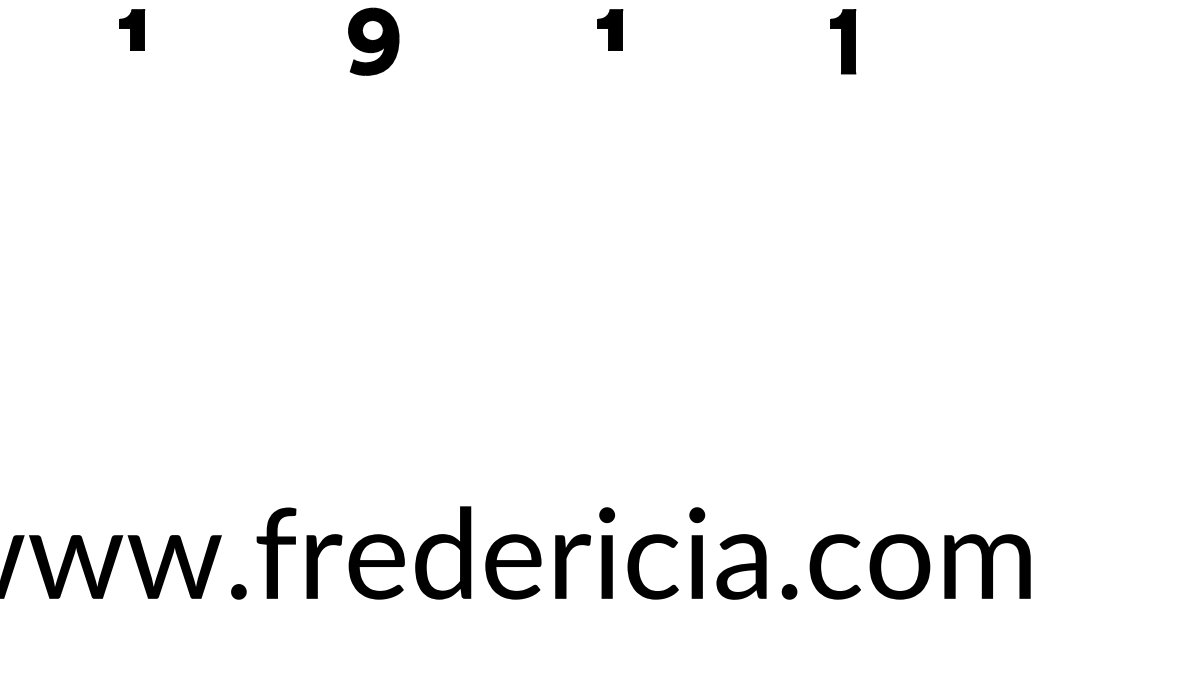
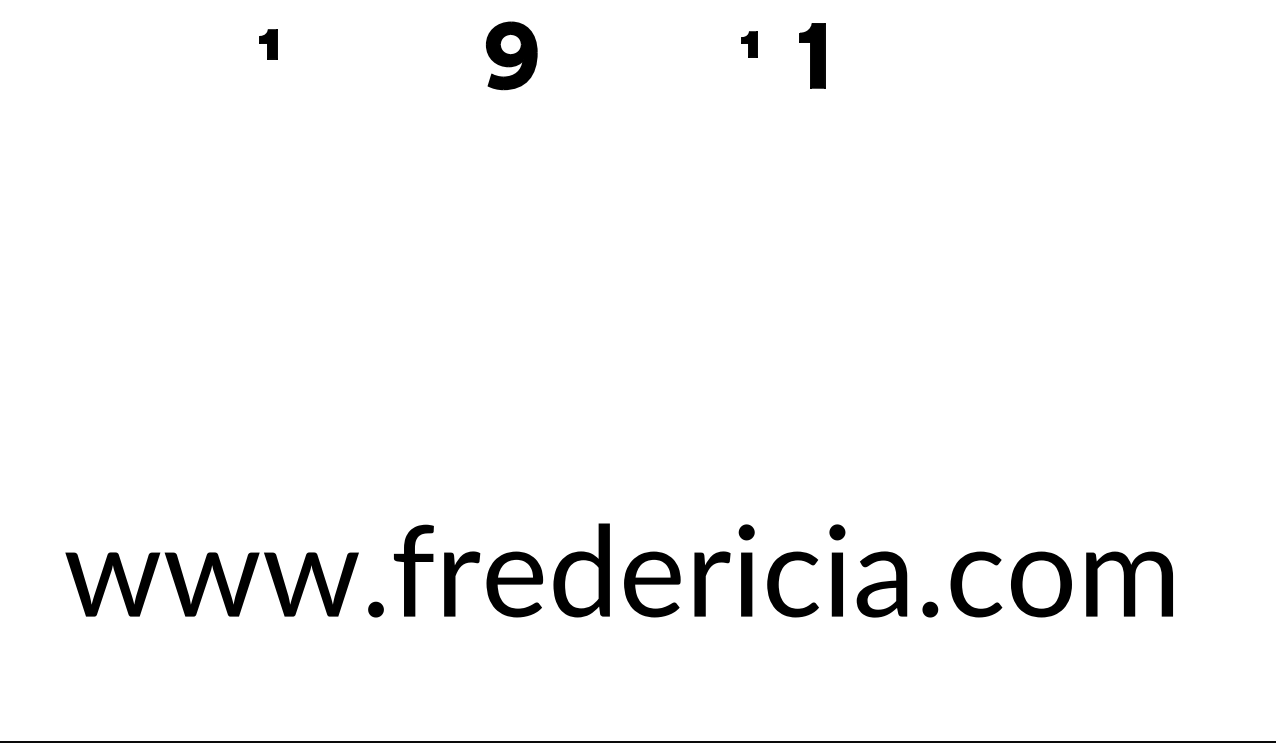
part: (132, 30) -> (268, 44), size x0.7
part: (609, 30) -> (749, 44), size x0.6
part: (843, 41) -> (812, 55), moved

